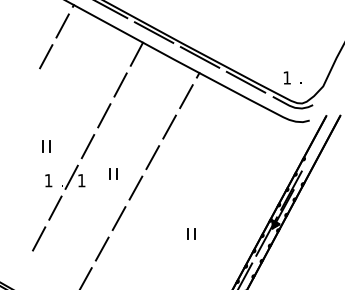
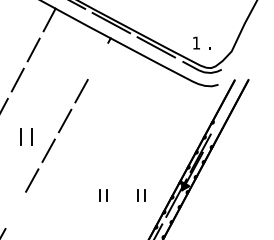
line: (186, 96) -> (98, 61), removed
part: (113, 173) -> (26, 136), size x1.6
part: (230, 233) -> (141, 195), added
line: (101, 248) -> (15, 209), removed

